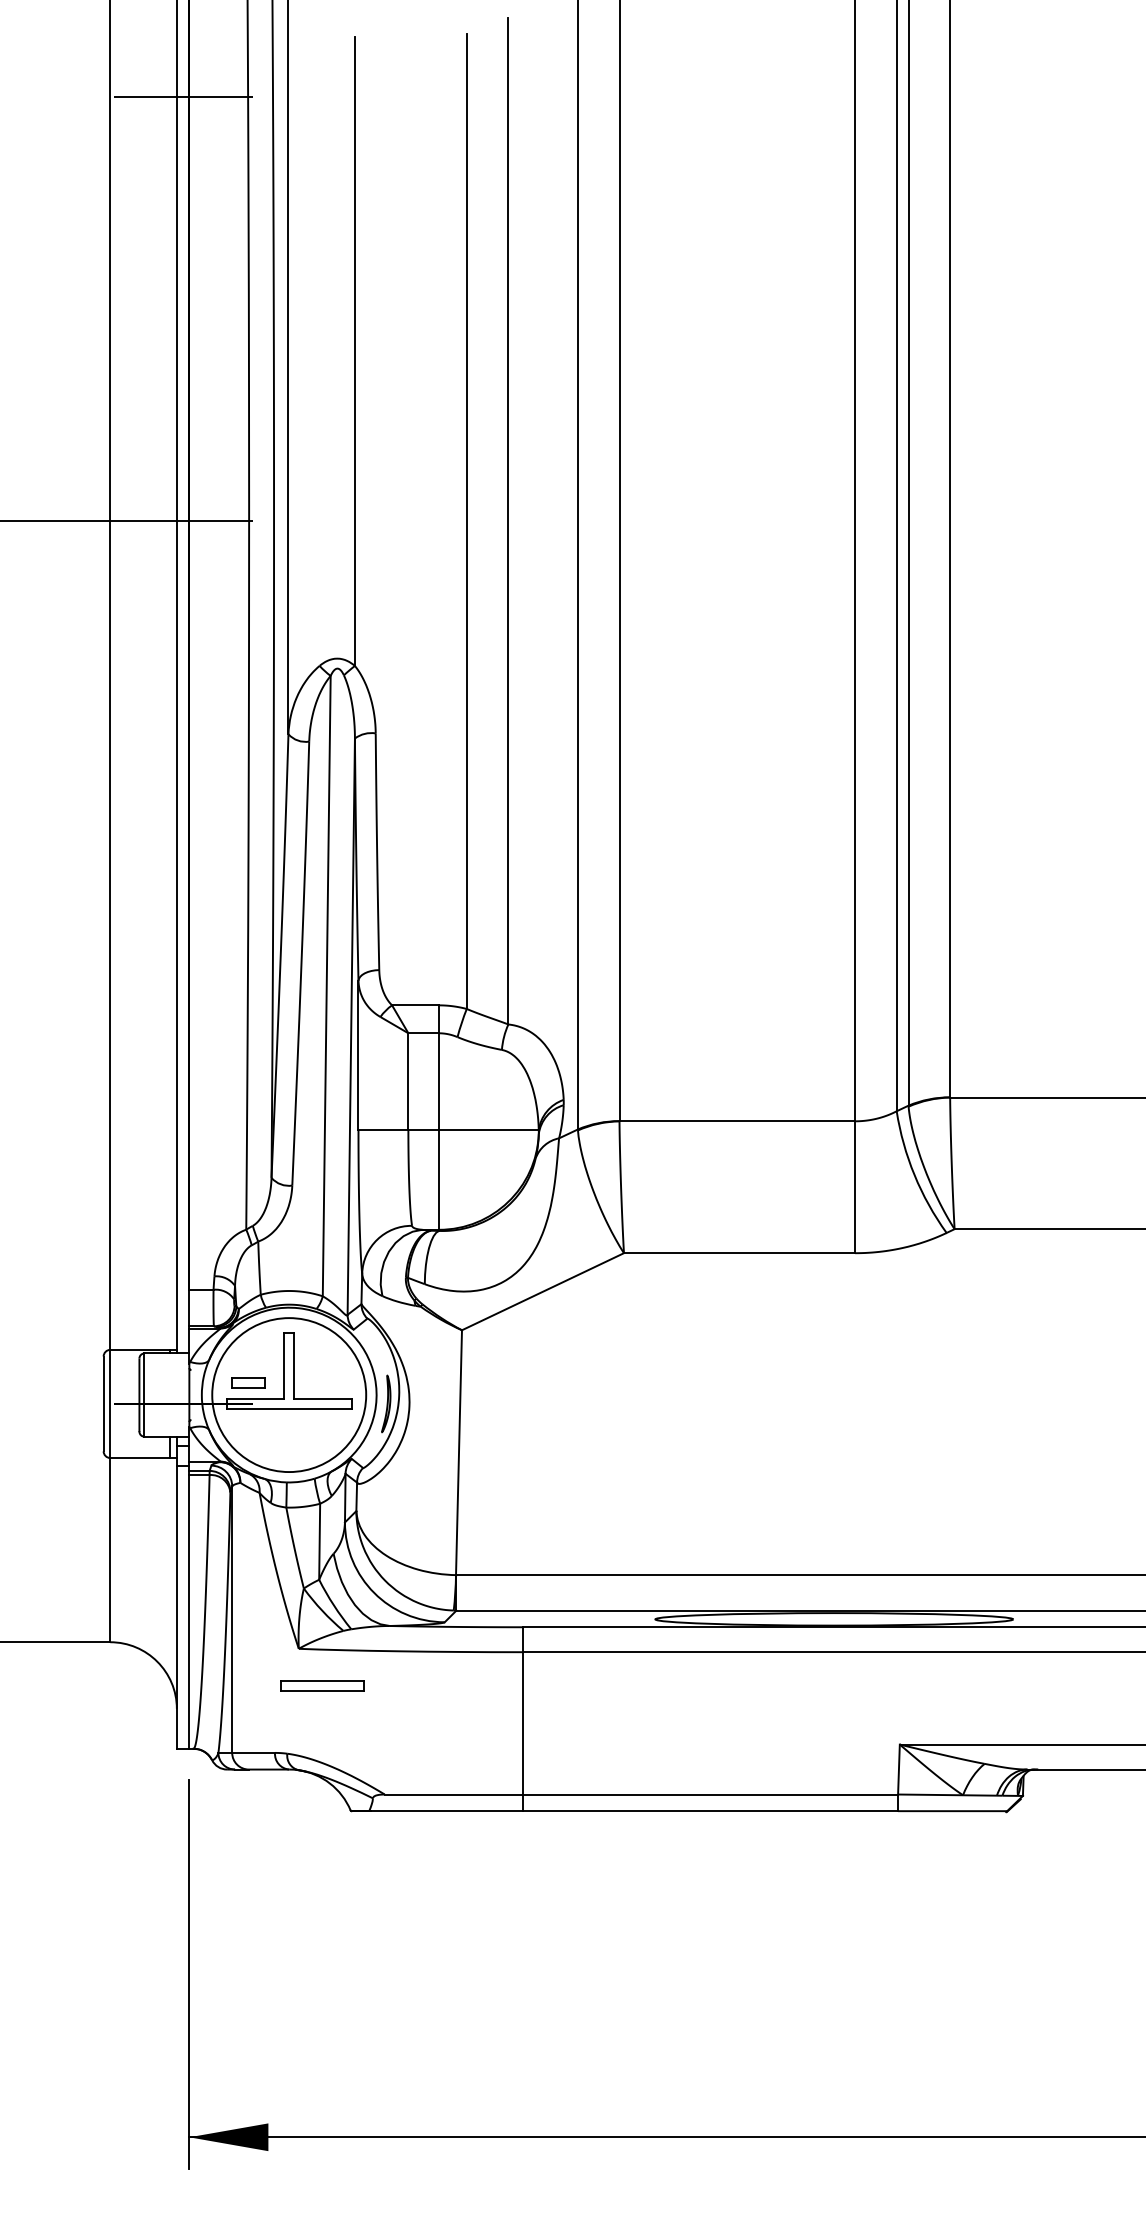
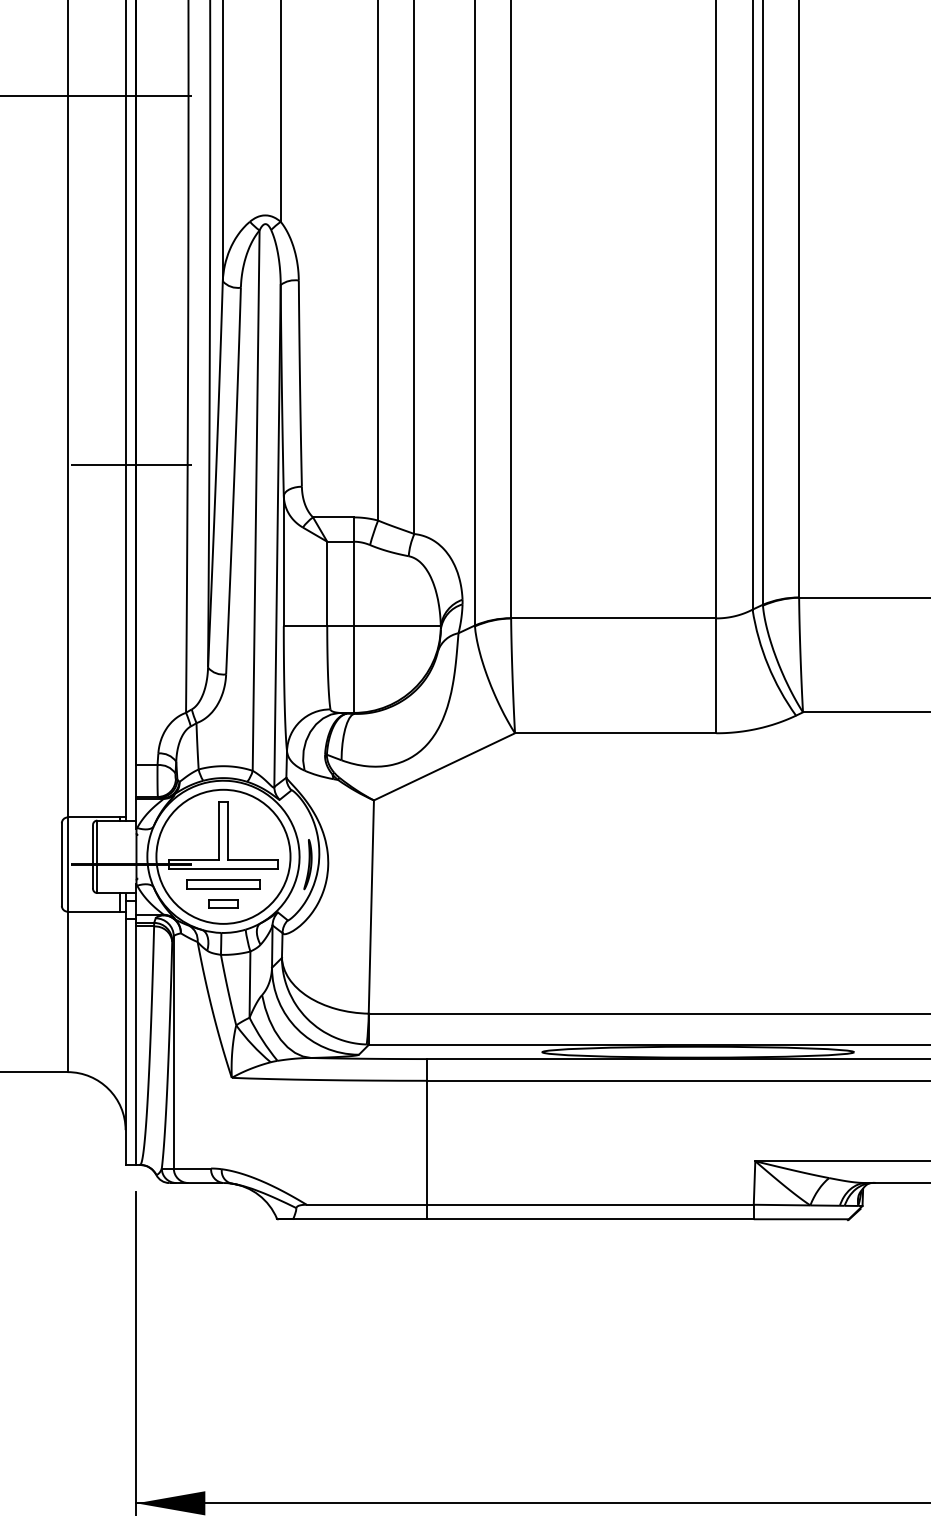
line: (182, 945) -> (130, 465), added
part: (248, 1382) -> (223, 903), moved
part: (322, 1685) -> (223, 884), moved

